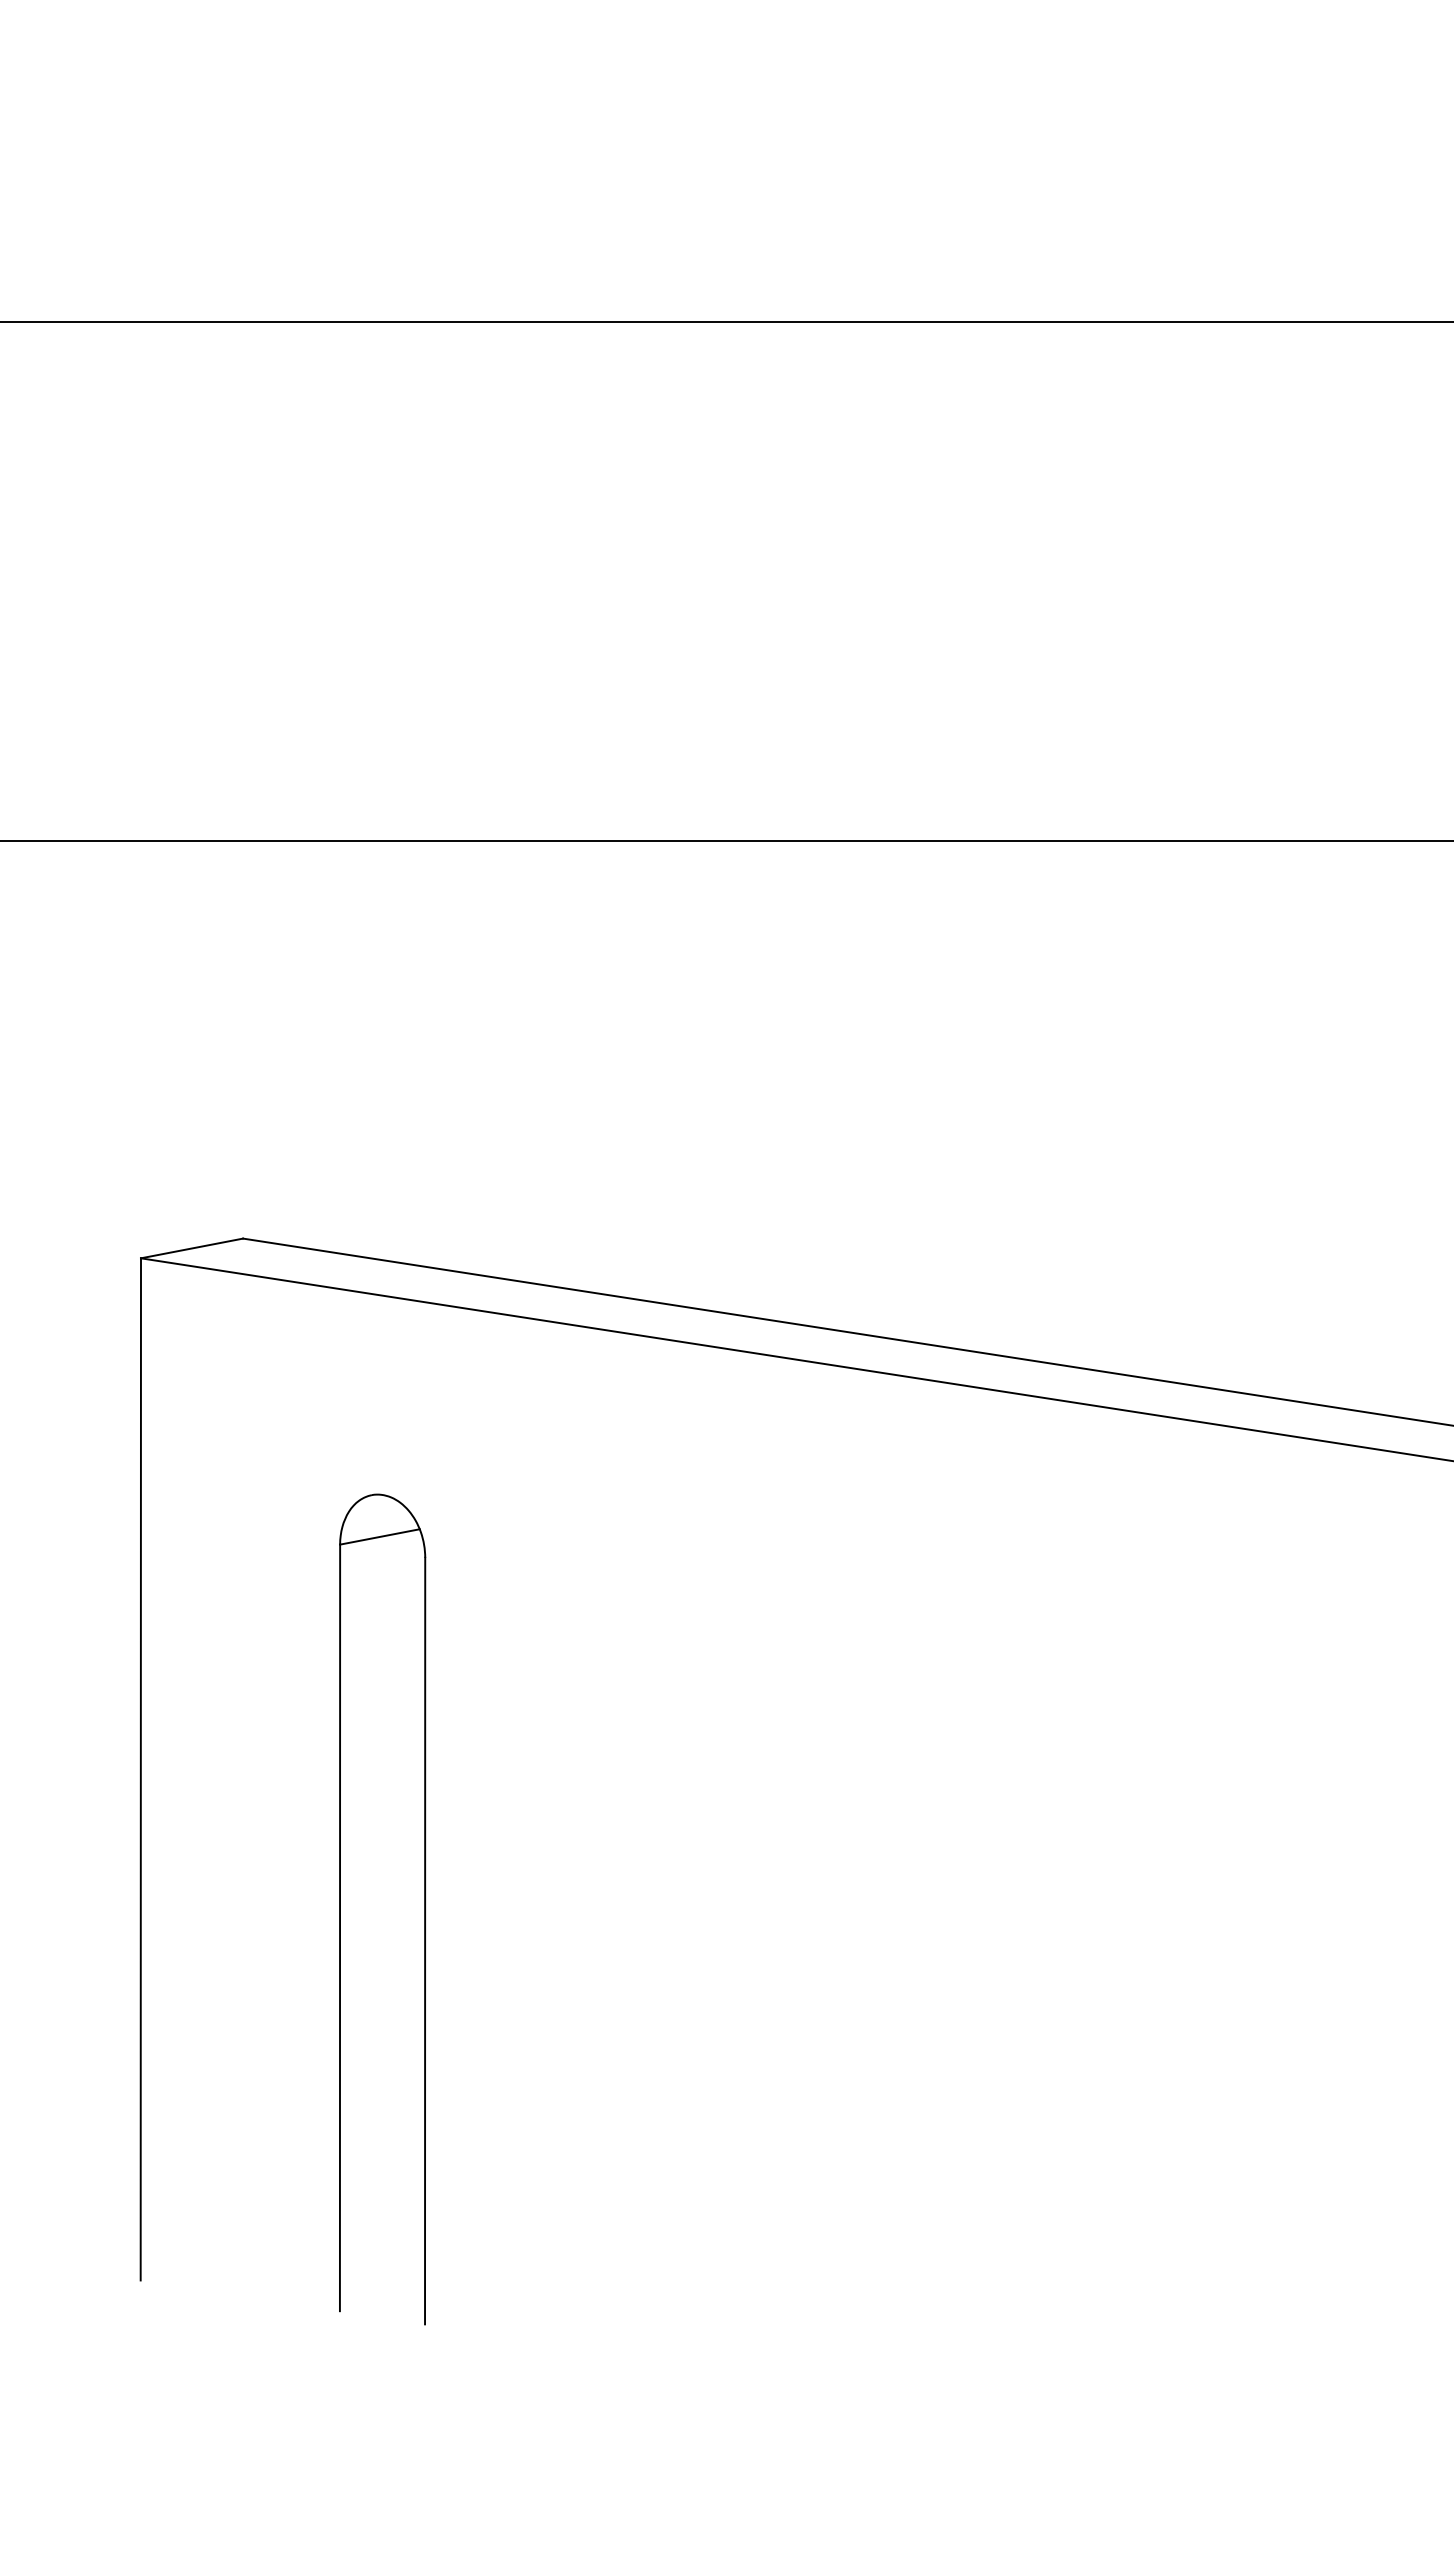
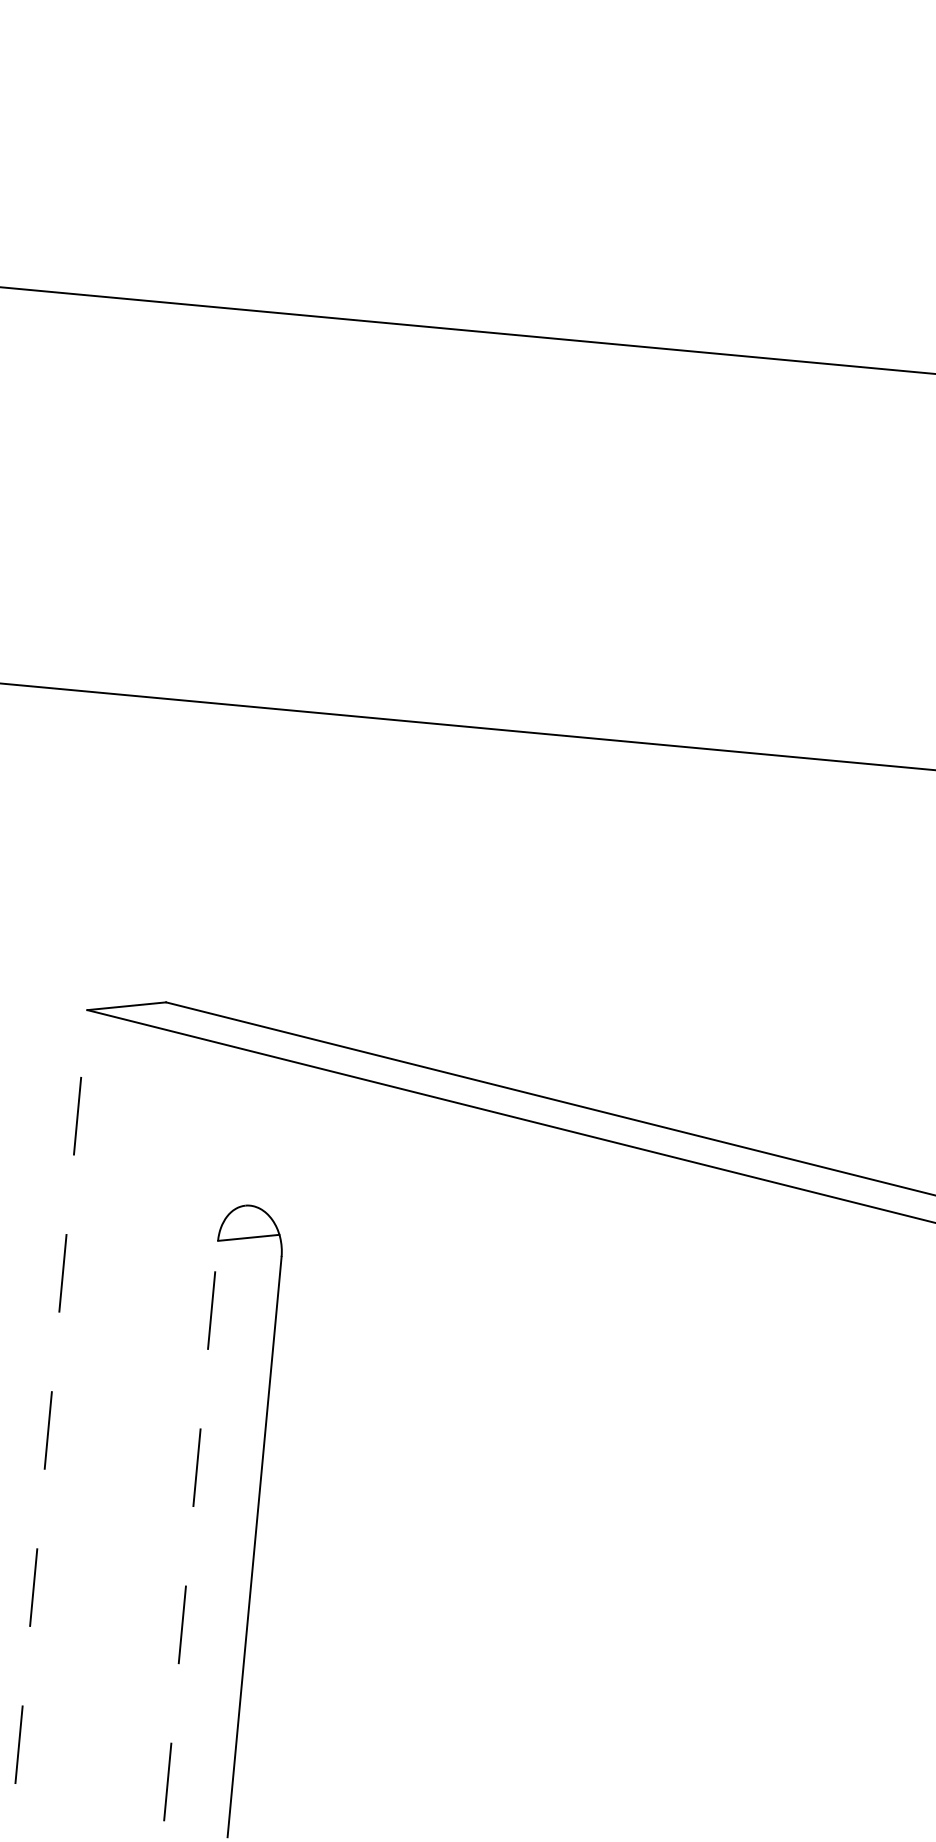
line: (140, 1768) -> (51, 1396), solid -> dashed
line: (340, 1927) -> (191, 1530), solid -> dashed

